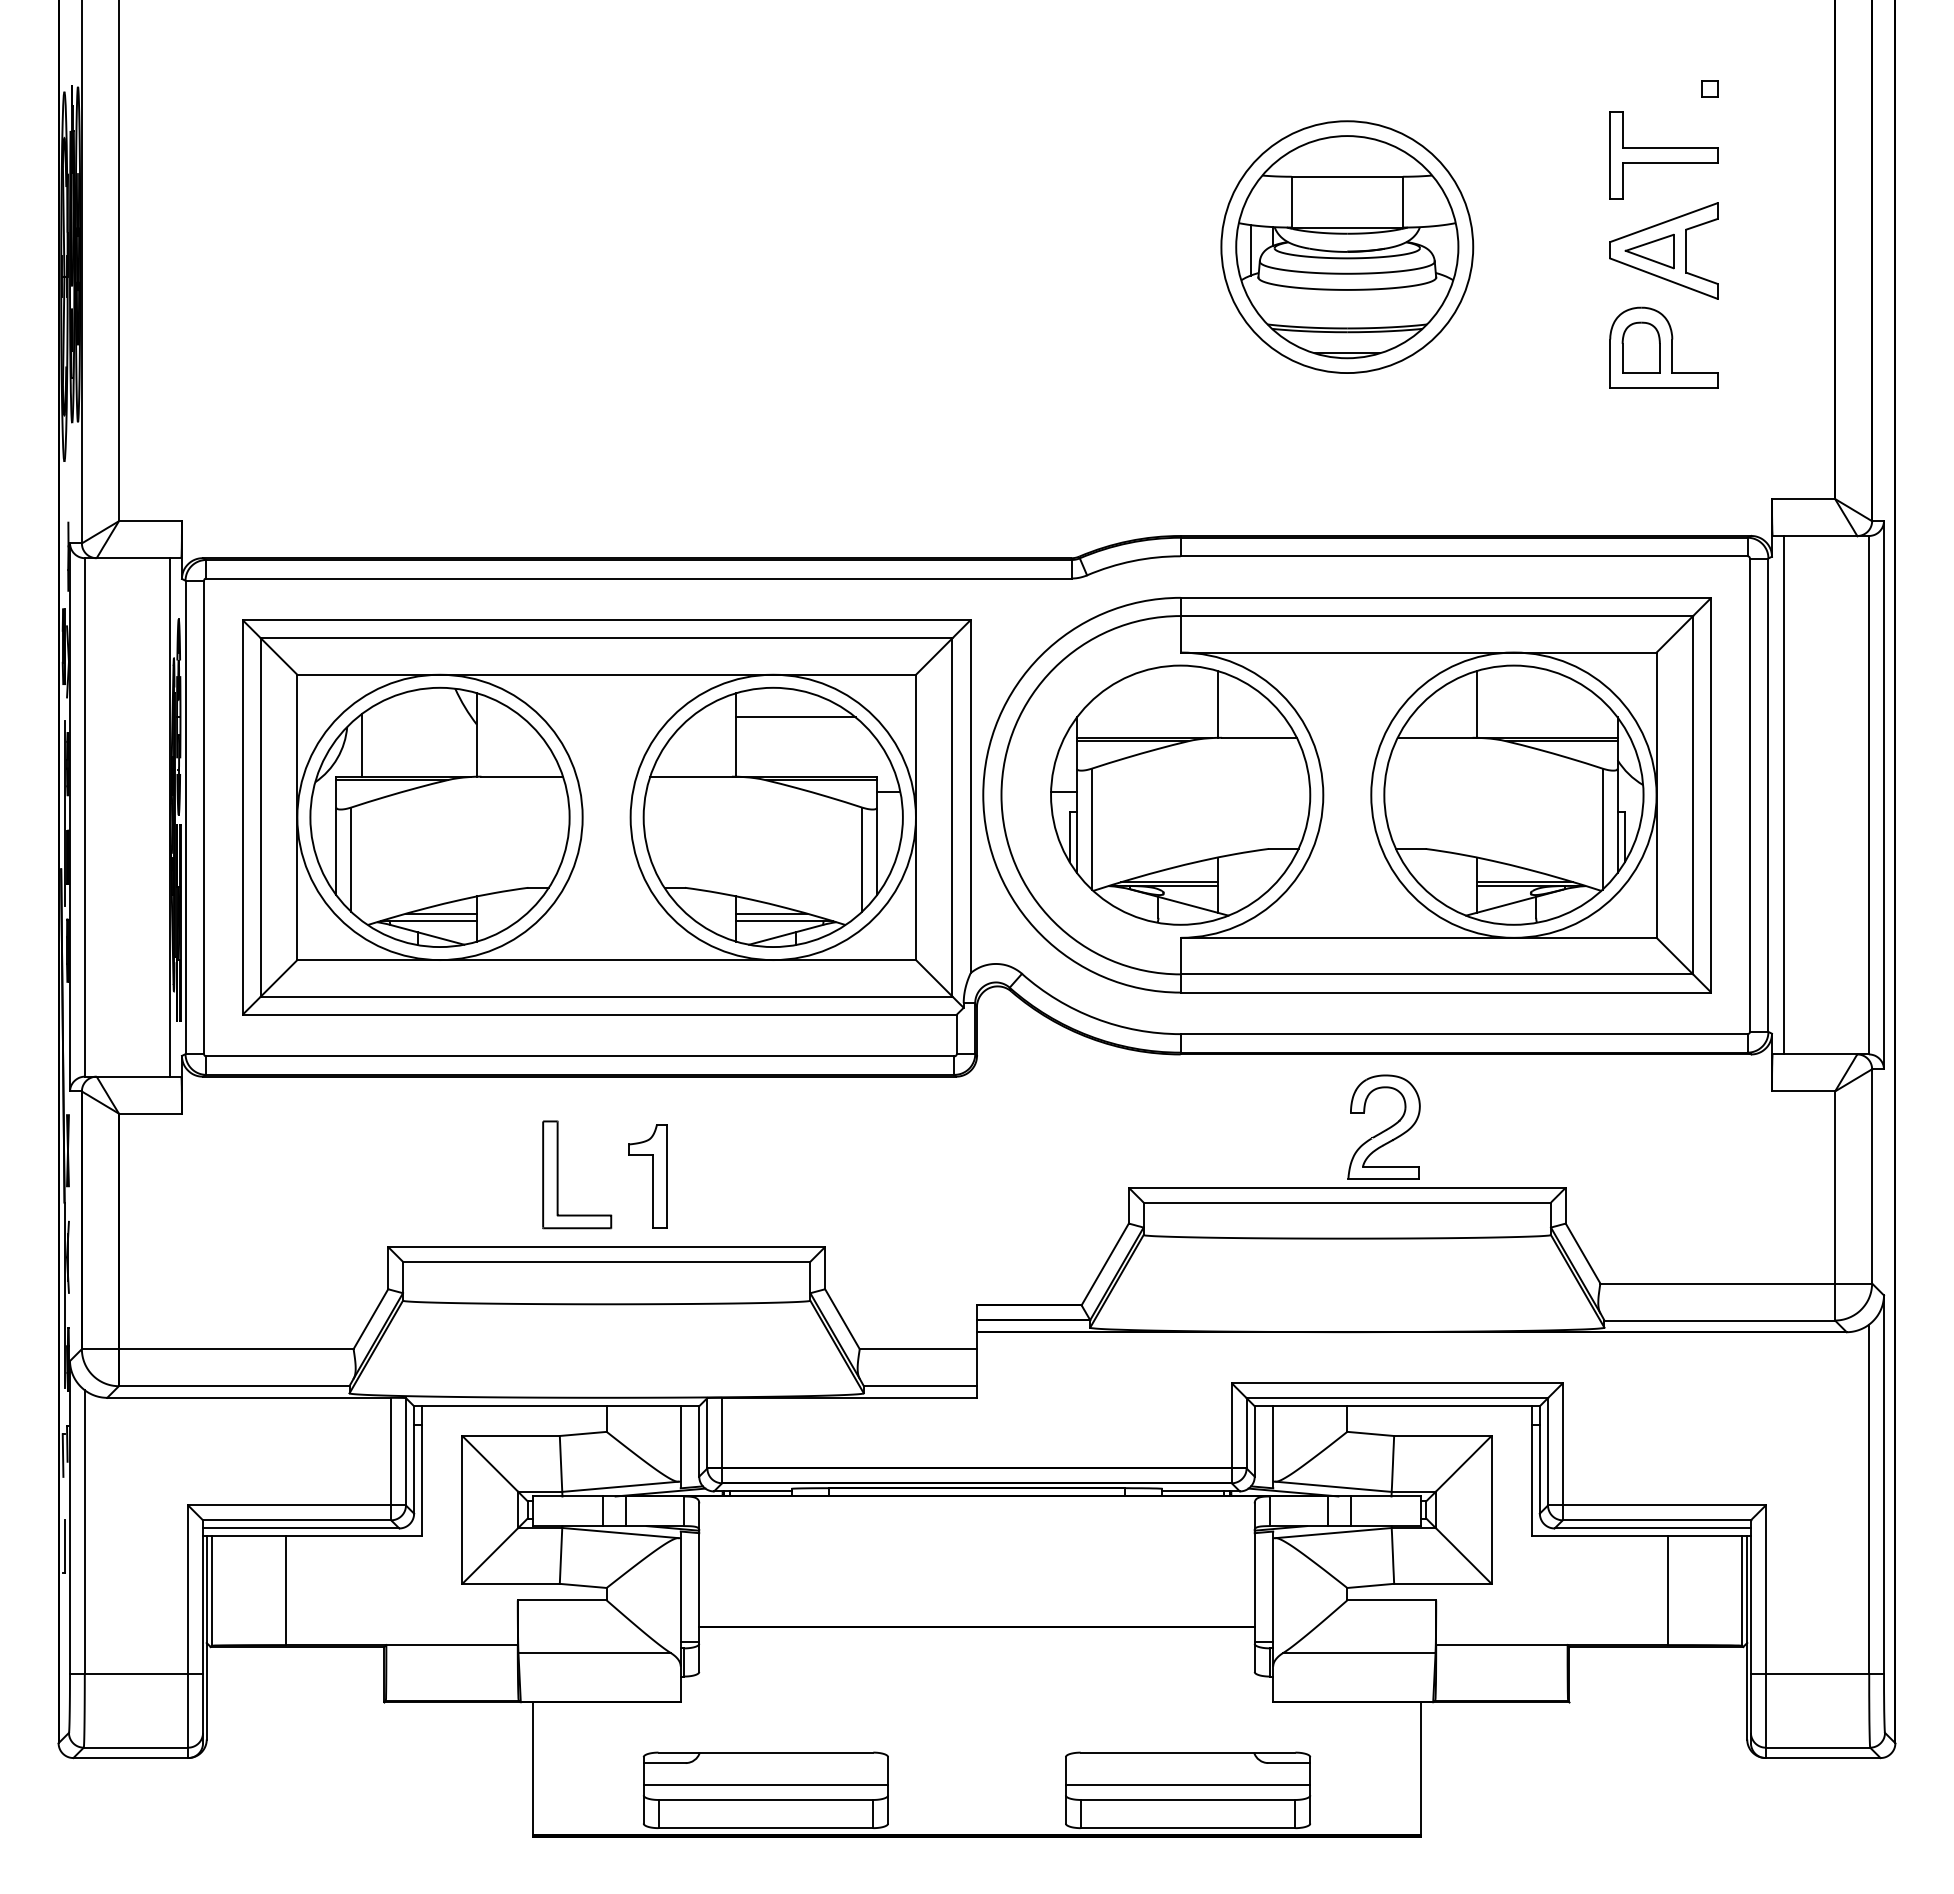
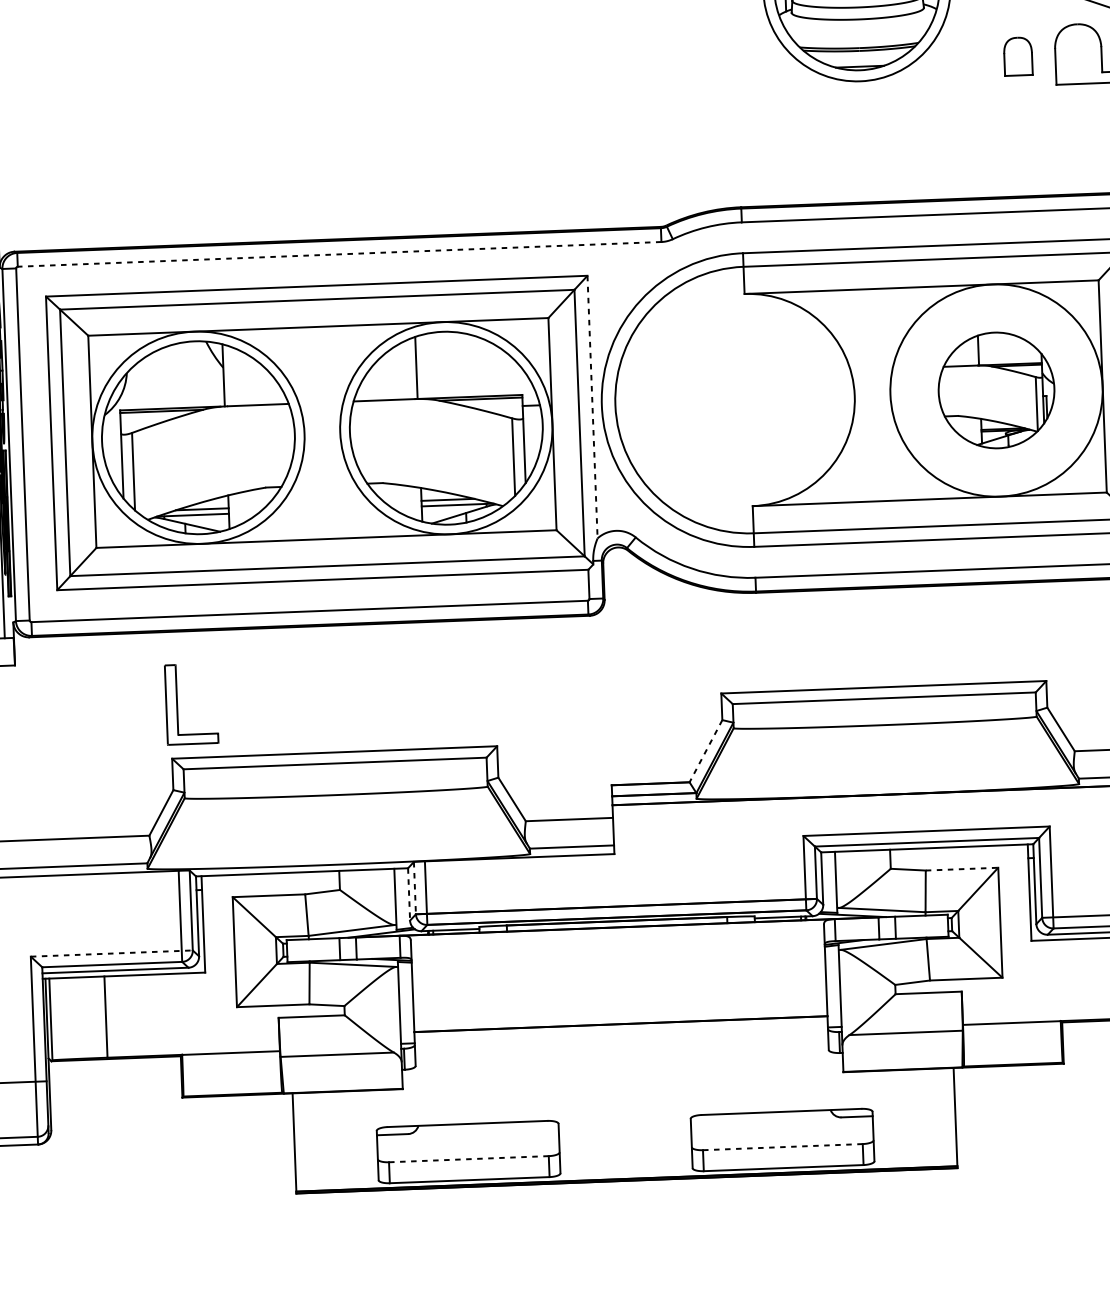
part: (1640, 347) -> (1017, 56), moved
line: (638, 578) -> (339, 254), solid -> dashed
line: (795, 717) -> (459, 353), removed
line: (362, 744) -> (138, 385), removed
part: (1180, 794) -> (748, 399), removed
part: (1513, 794) -> (996, 390), size x0.6
line: (970, 796) -> (592, 407), solid -> dashed
part: (1383, 1126) -> (909, 640), removed
part: (558, 1174) -> (177, 704), moved
part: (647, 1176) -> (363, 698), removed
line: (1104, 1264) -> (705, 751), solid -> dashed
line: (707, 1433) -> (414, 888), solid -> dashed
line: (1442, 1436) -> (961, 869), solid -> dashed
line: (699, 1441) -> (409, 894), solid -> dashed
line: (297, 1505) -> (112, 953), solid -> dashed
line: (765, 1785) -> (468, 1148), removed
line: (1187, 1785) -> (782, 1136), removed
line: (765, 1799) -> (468, 1158), solid -> dashed
line: (1187, 1799) -> (782, 1146), solid -> dashed

